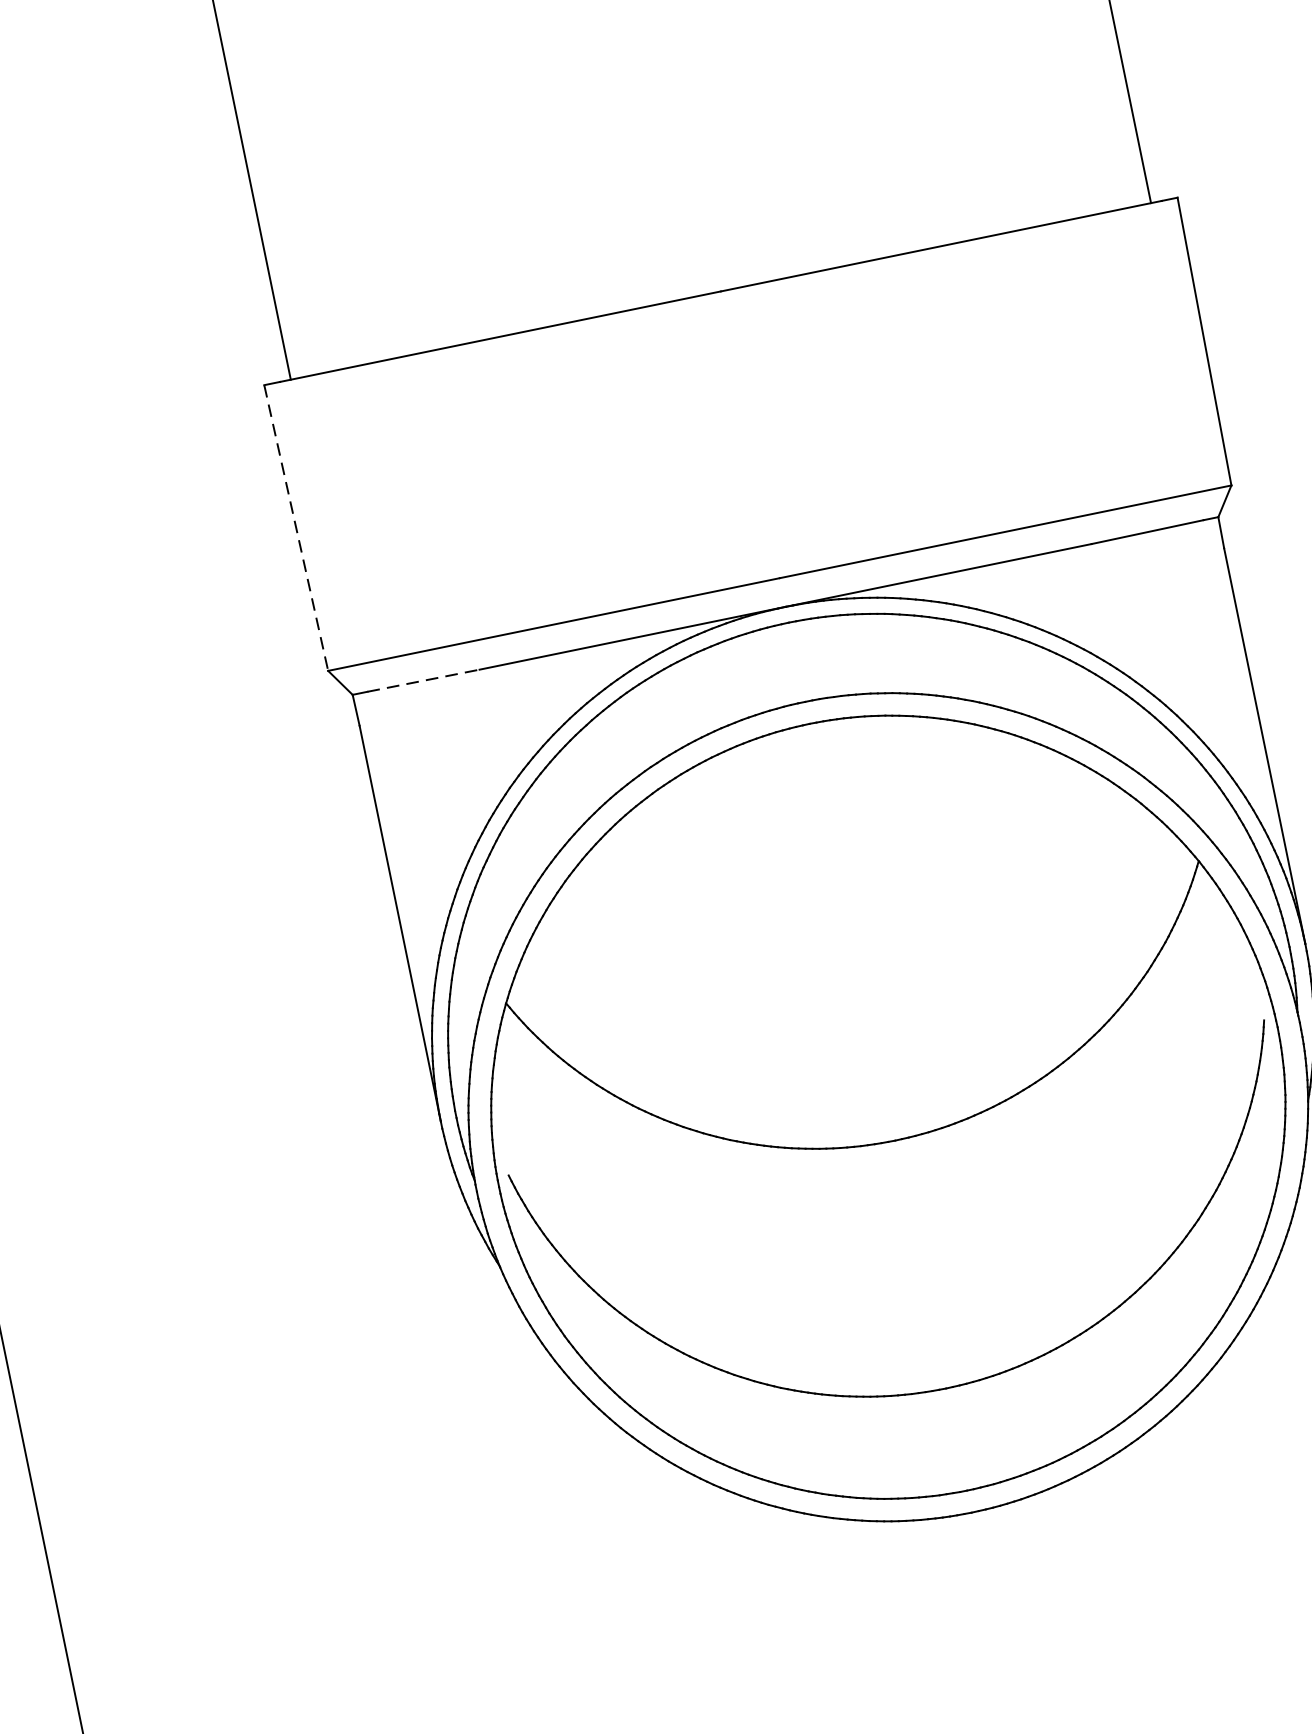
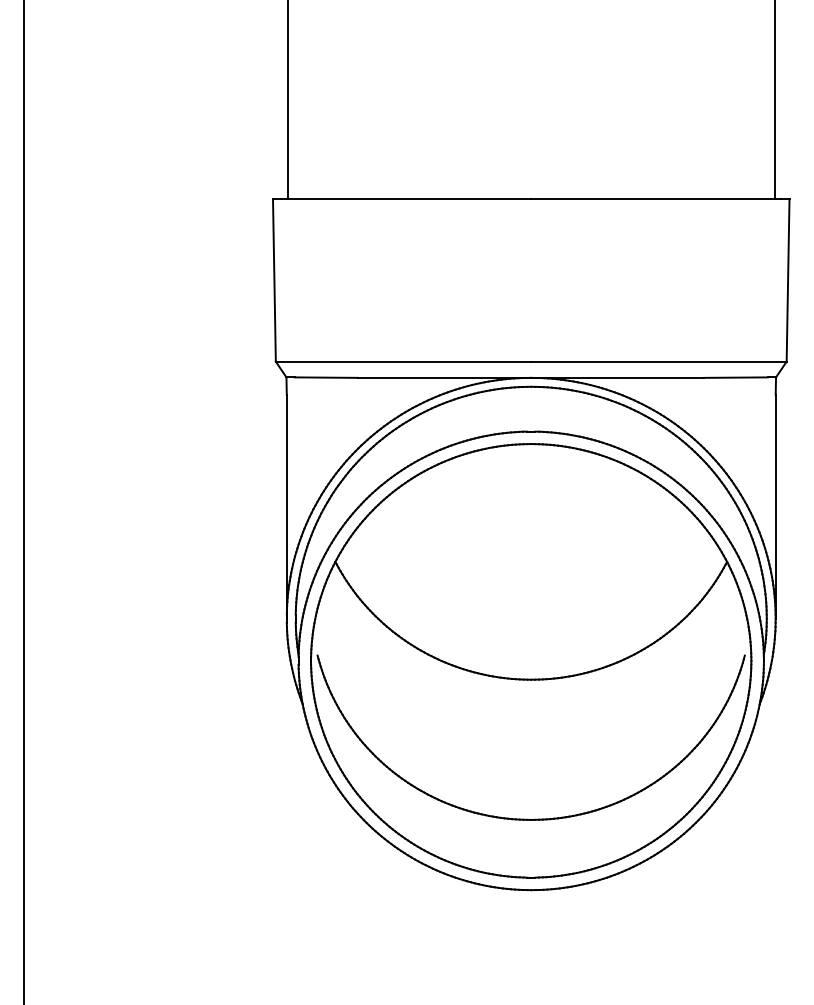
line: (296, 529) -> (274, 281), dashed -> solid
line: (423, 680) -> (326, 377), dashed -> solid

